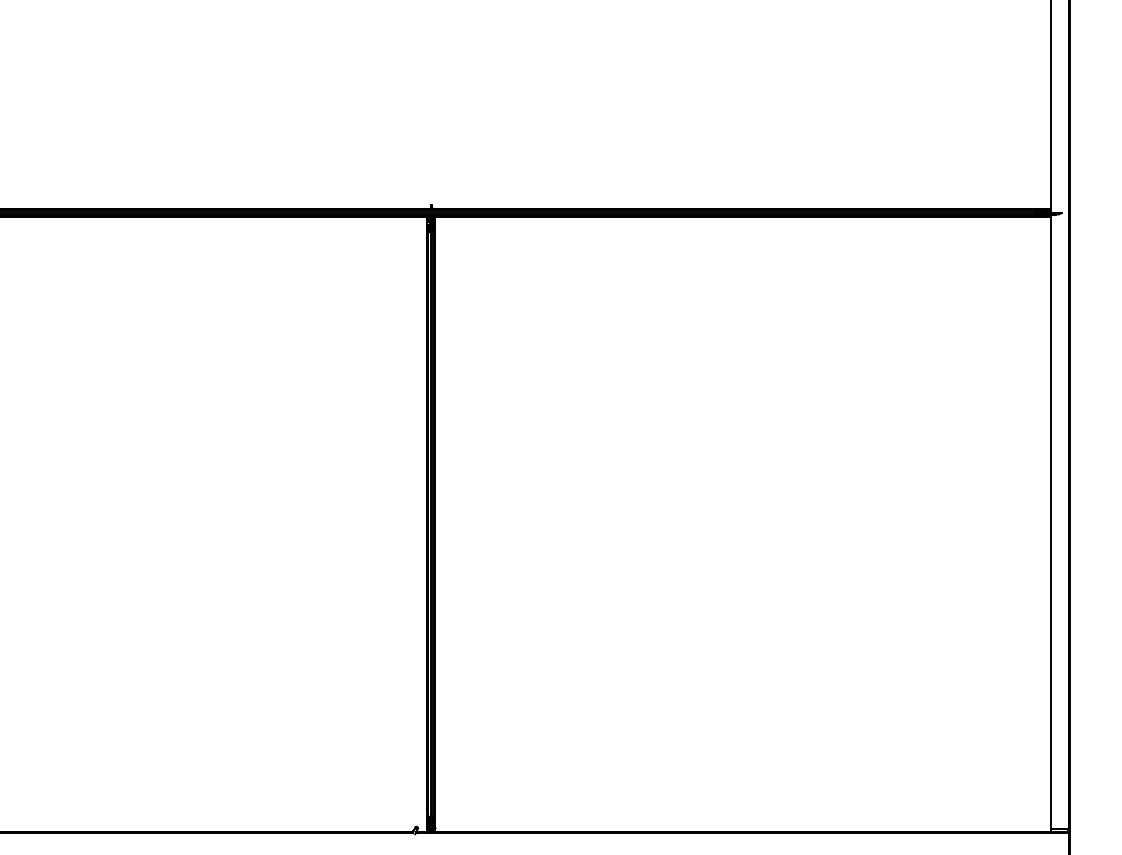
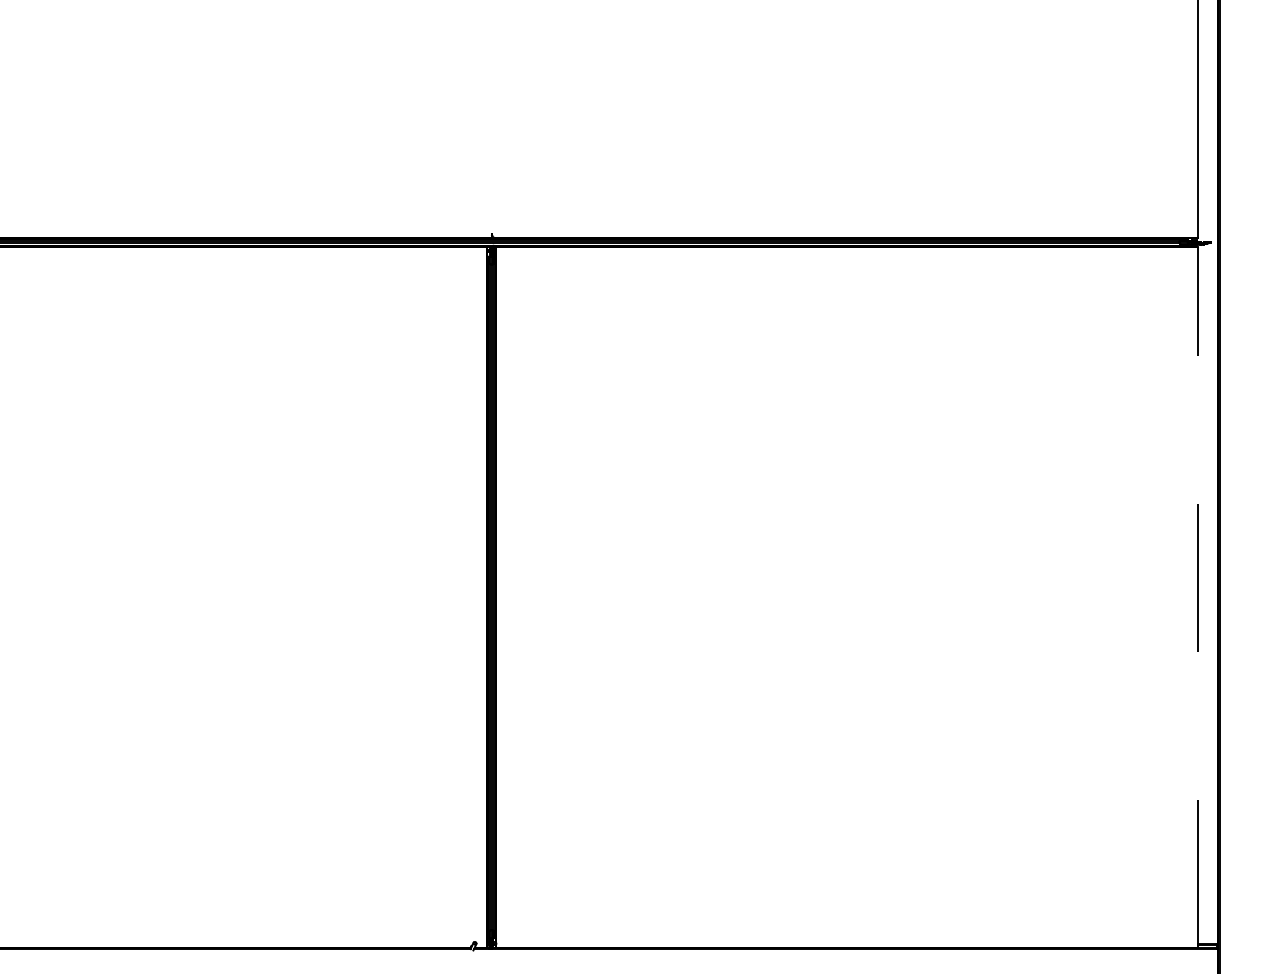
line: (1050, 524) -> (1197, 597), solid -> dashed

